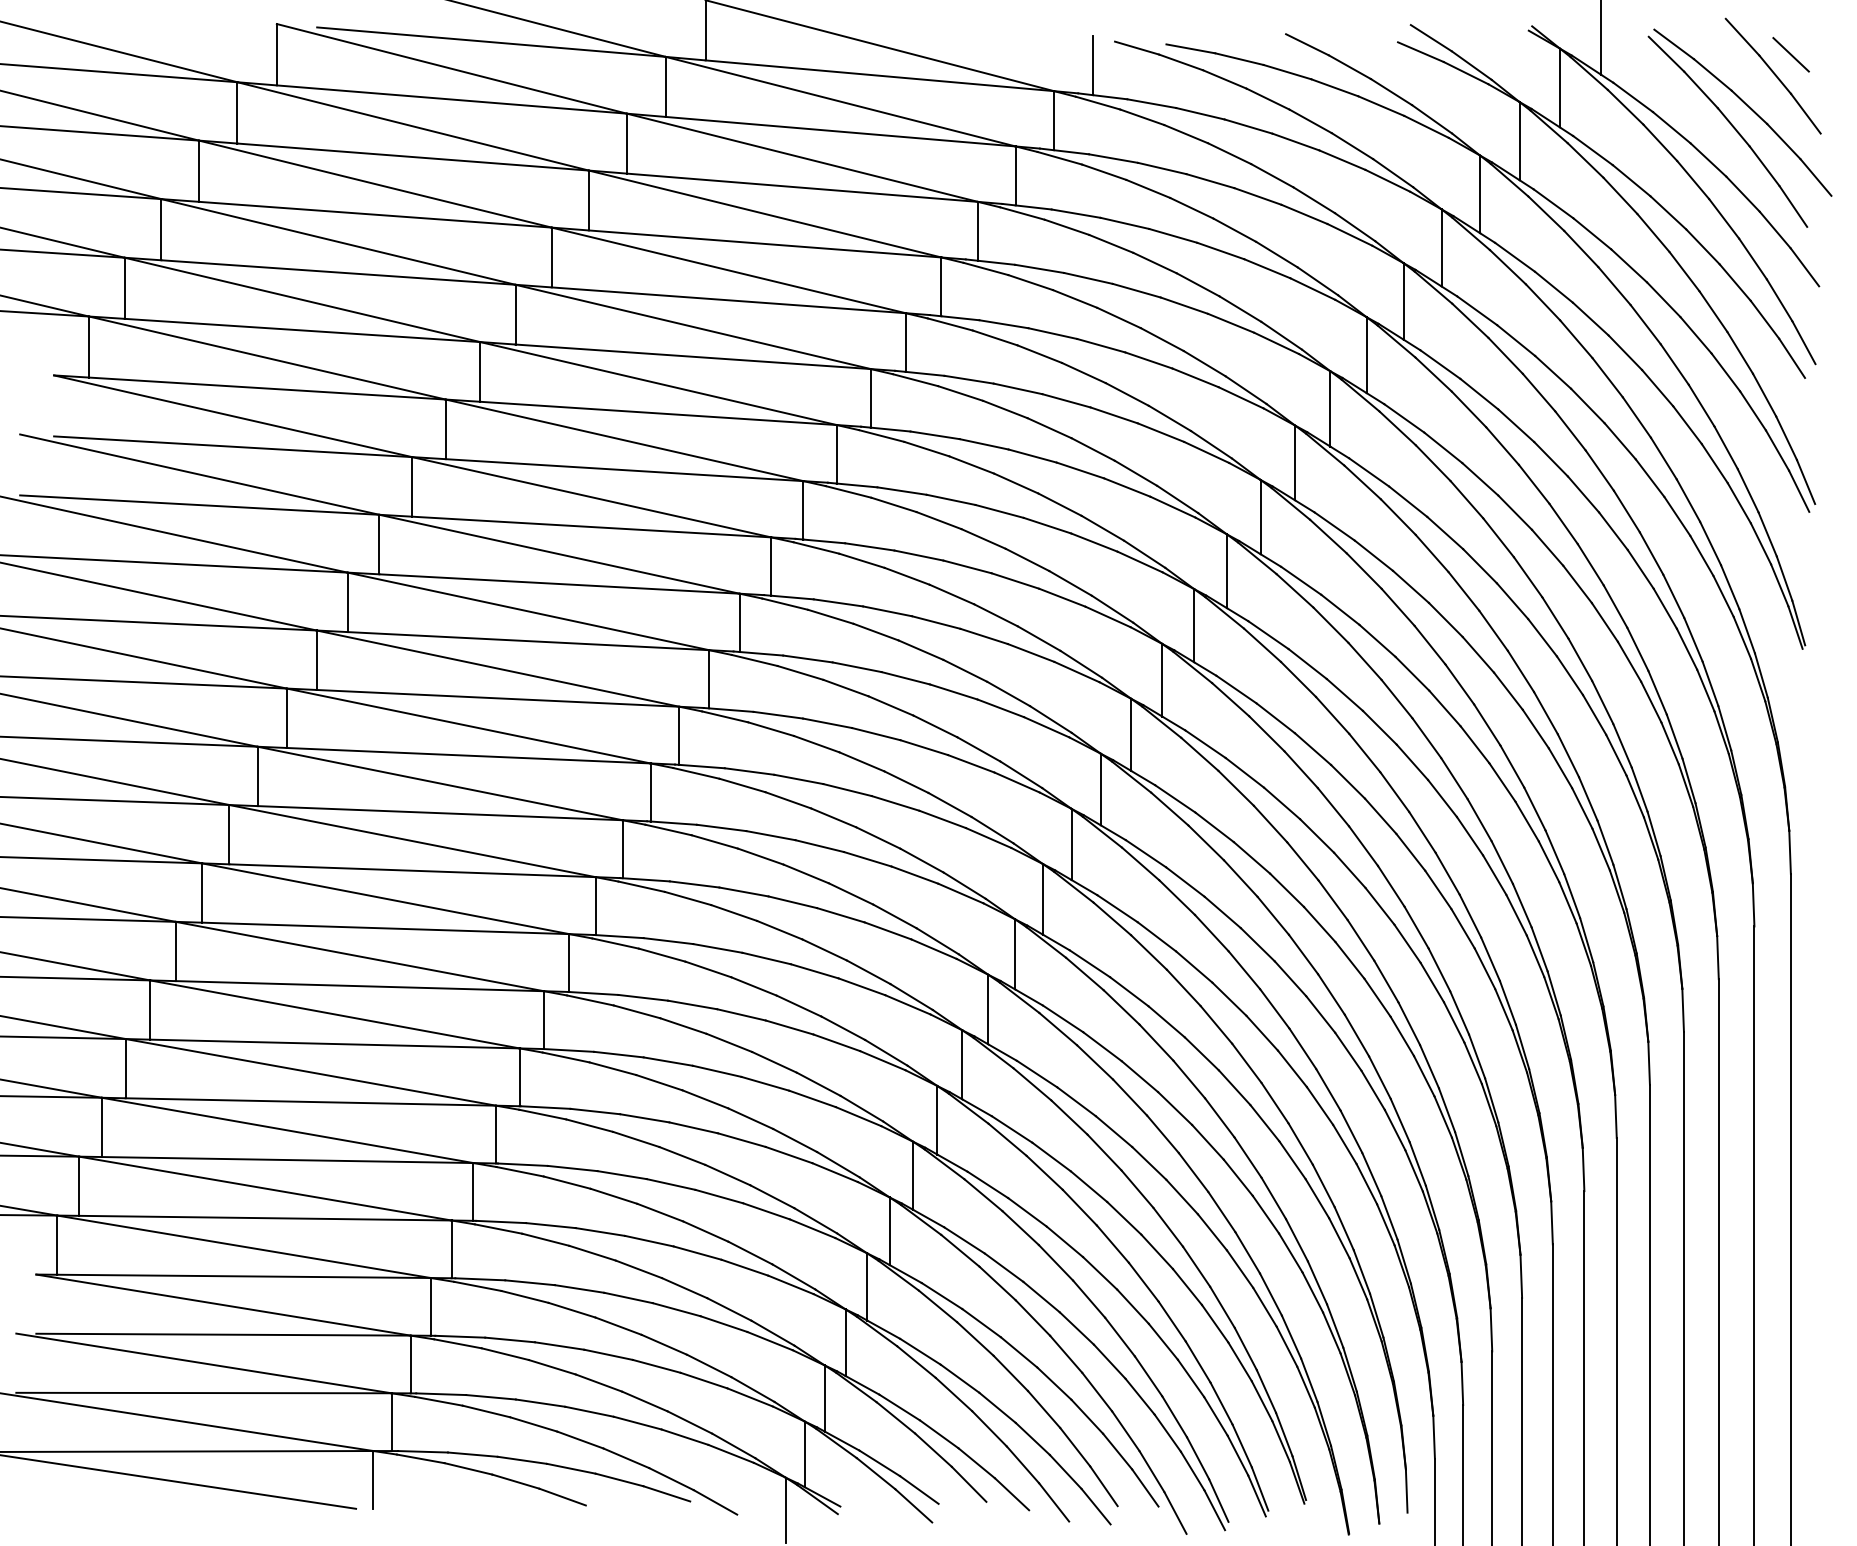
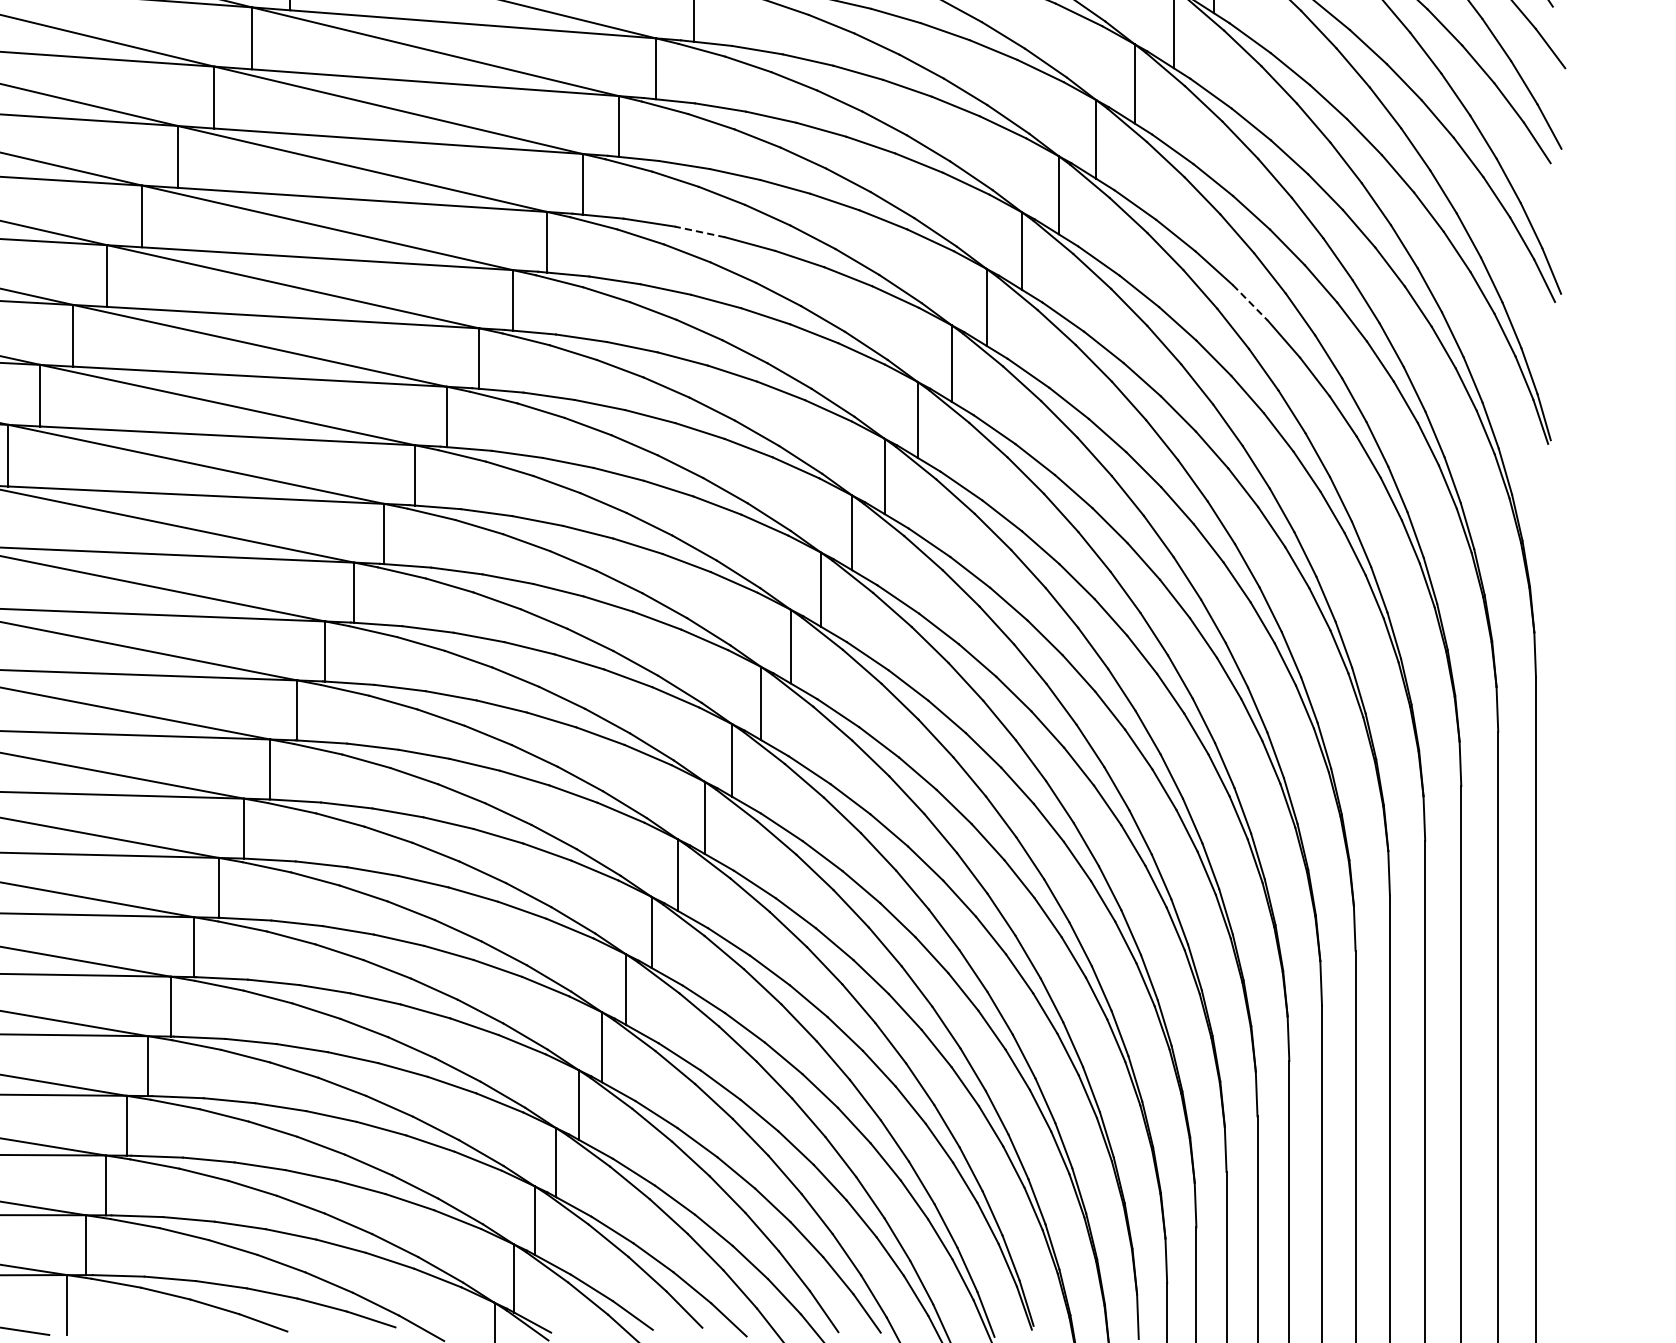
line: (984, 444) -> (700, 232), solid -> dashed
line: (1515, 513) -> (1250, 303), solid -> dashed

